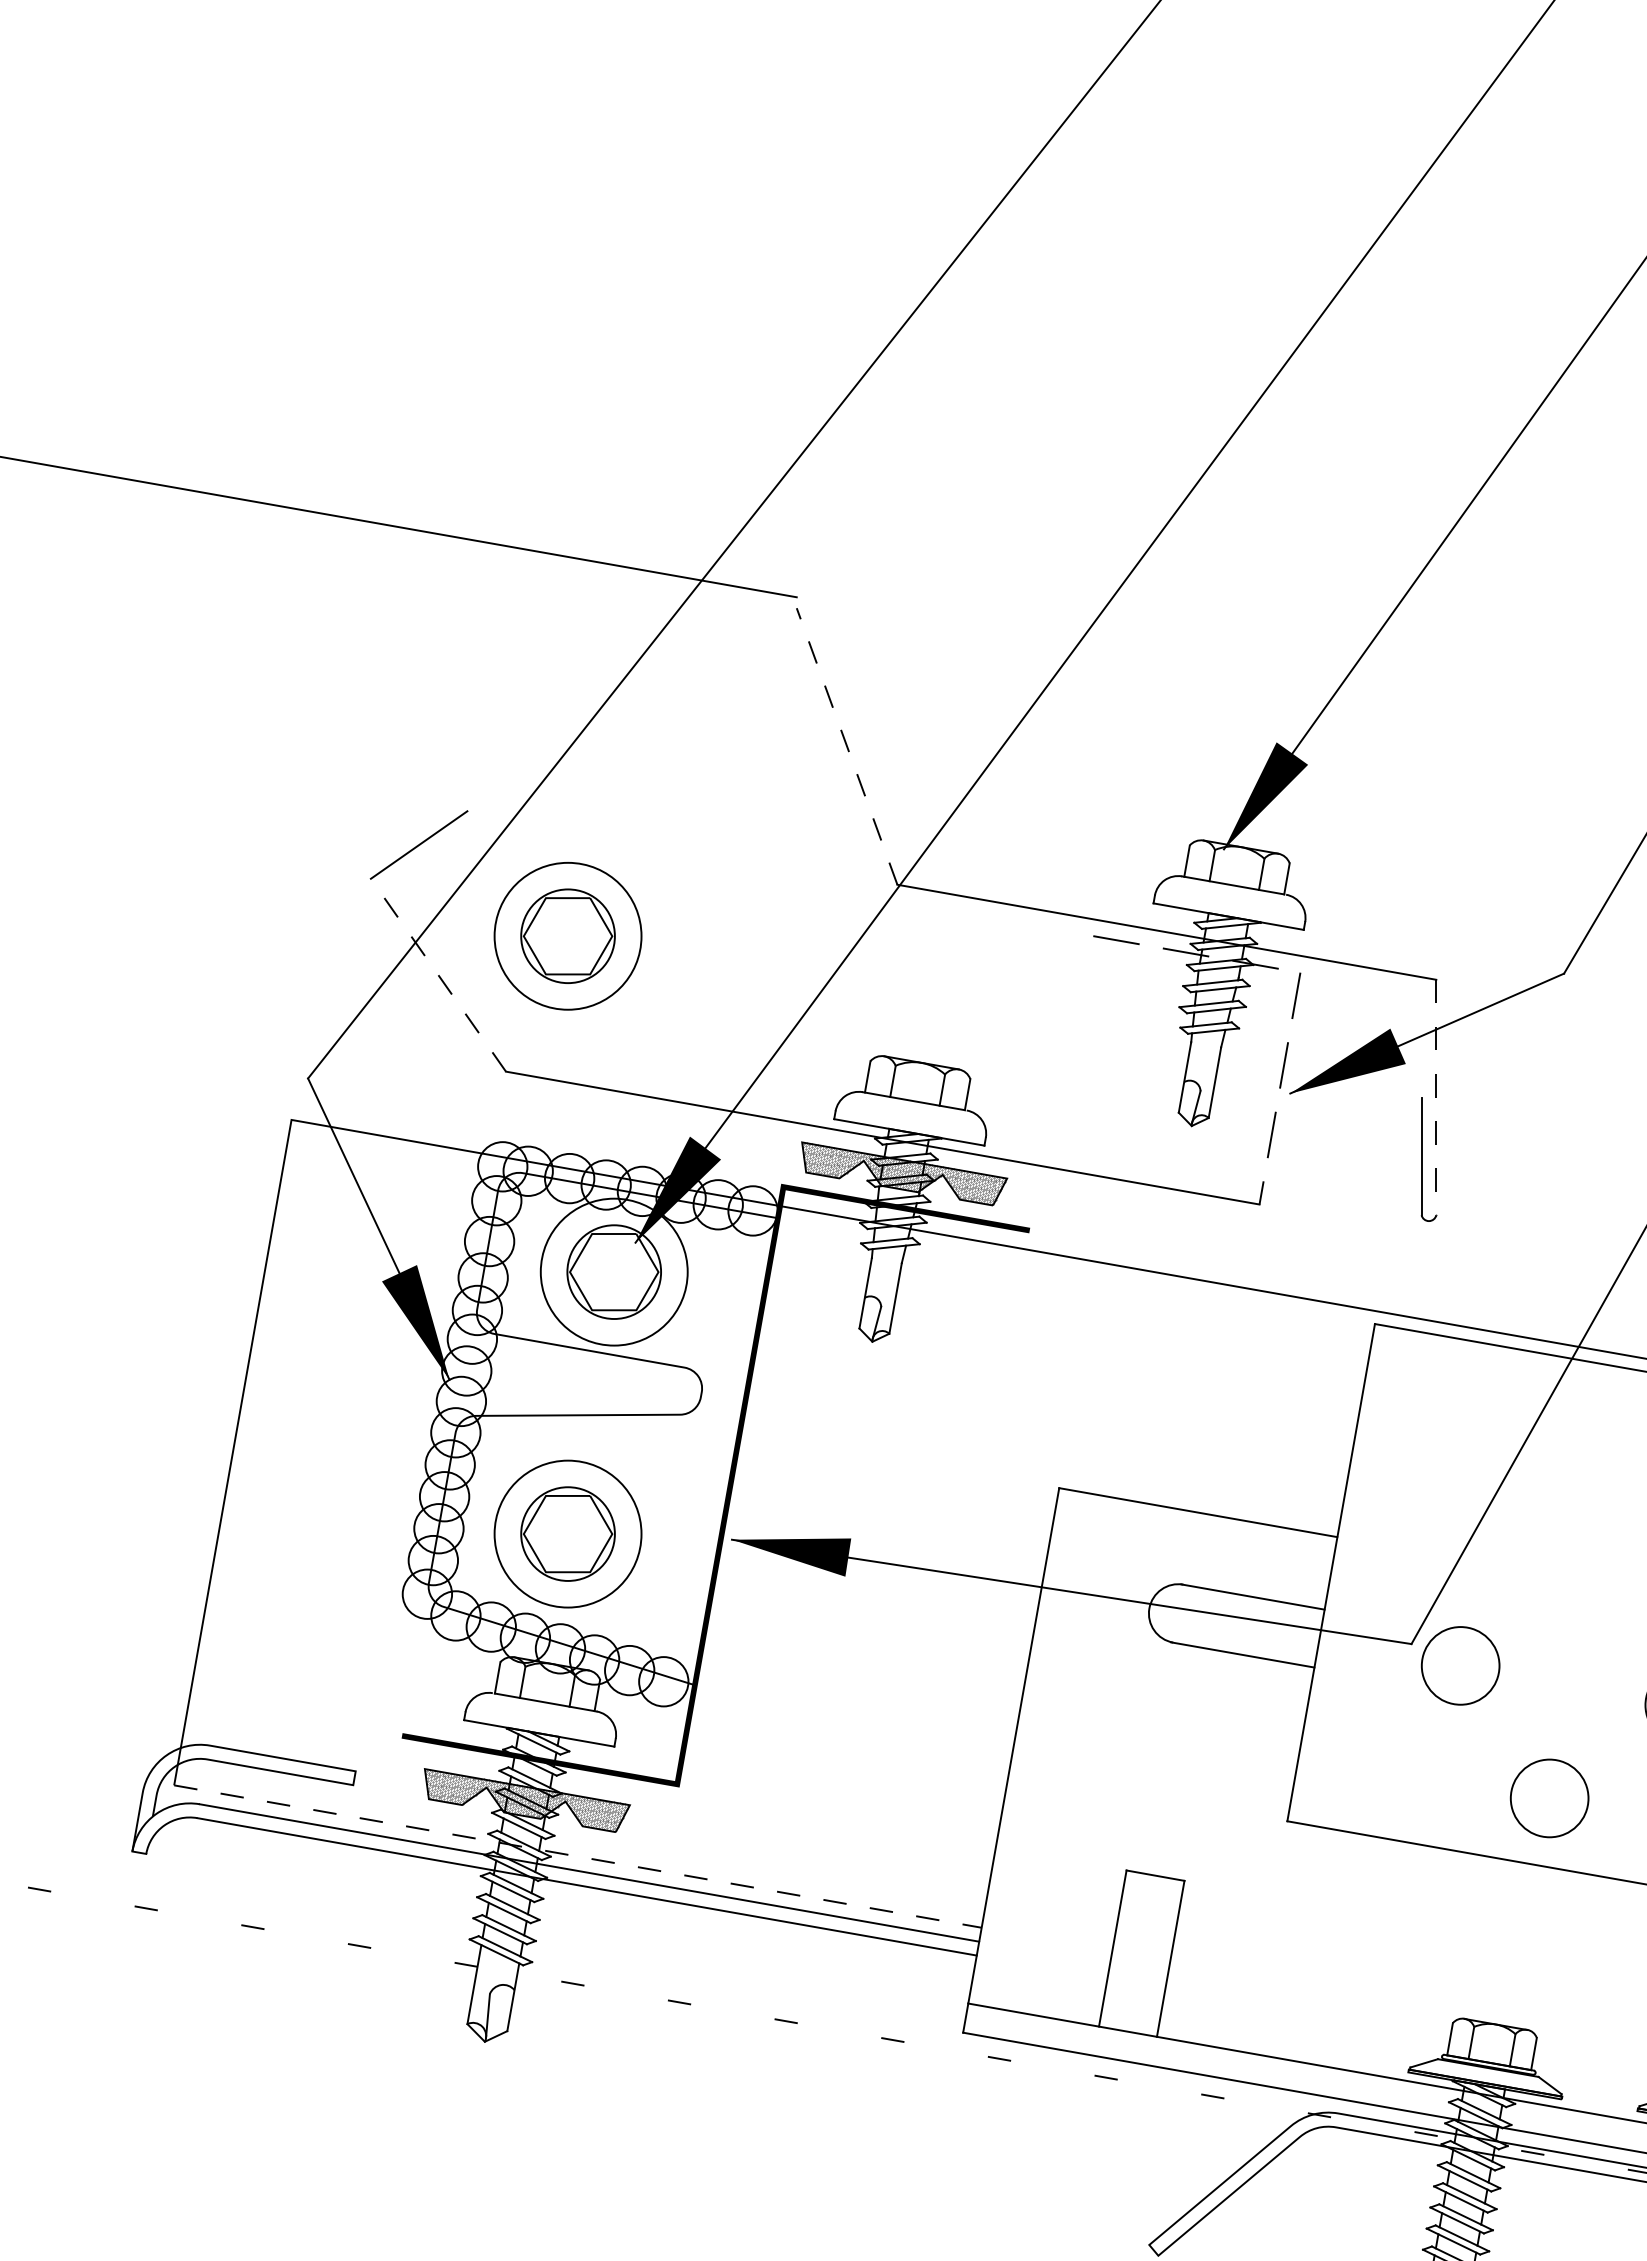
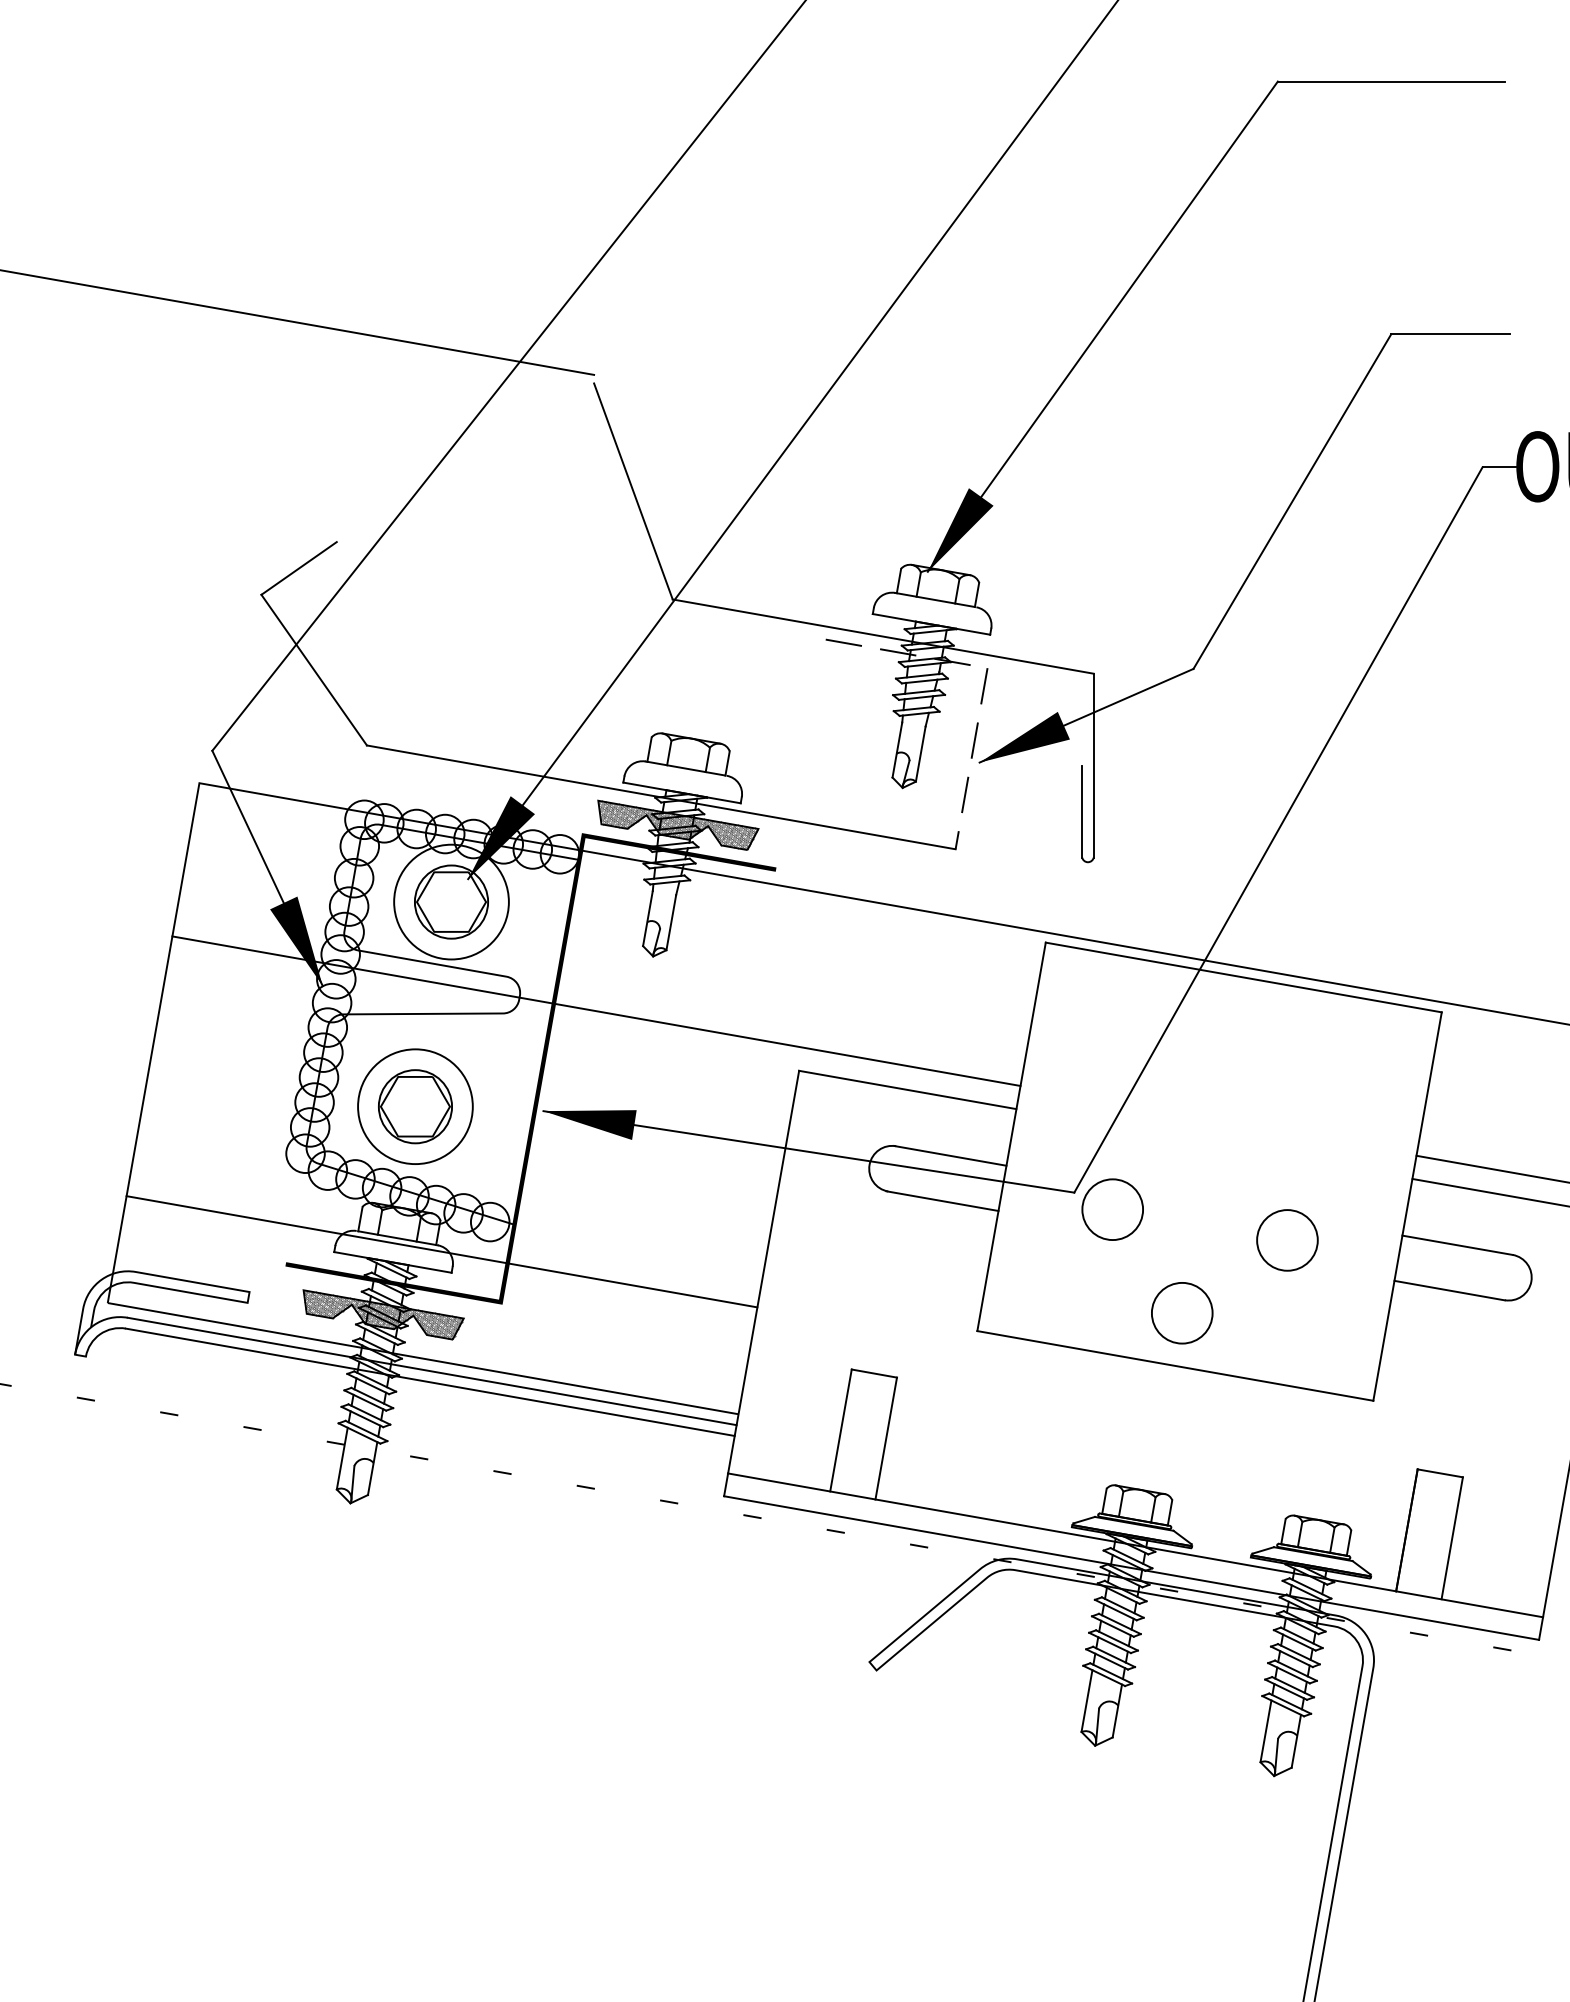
line: (847, 746) -> (633, 491), dashed -> solid
part: (568, 935) -> (415, 639), removed
line: (438, 975) -> (314, 670), dashed -> solid
line: (1436, 1097) -> (1093, 765), dashed -> solid
line: (799, 1410) -> (596, 1010), added
line: (601, 1719) -> (441, 1251), added
line: (578, 1856) -> (423, 1358), dashed -> solid

